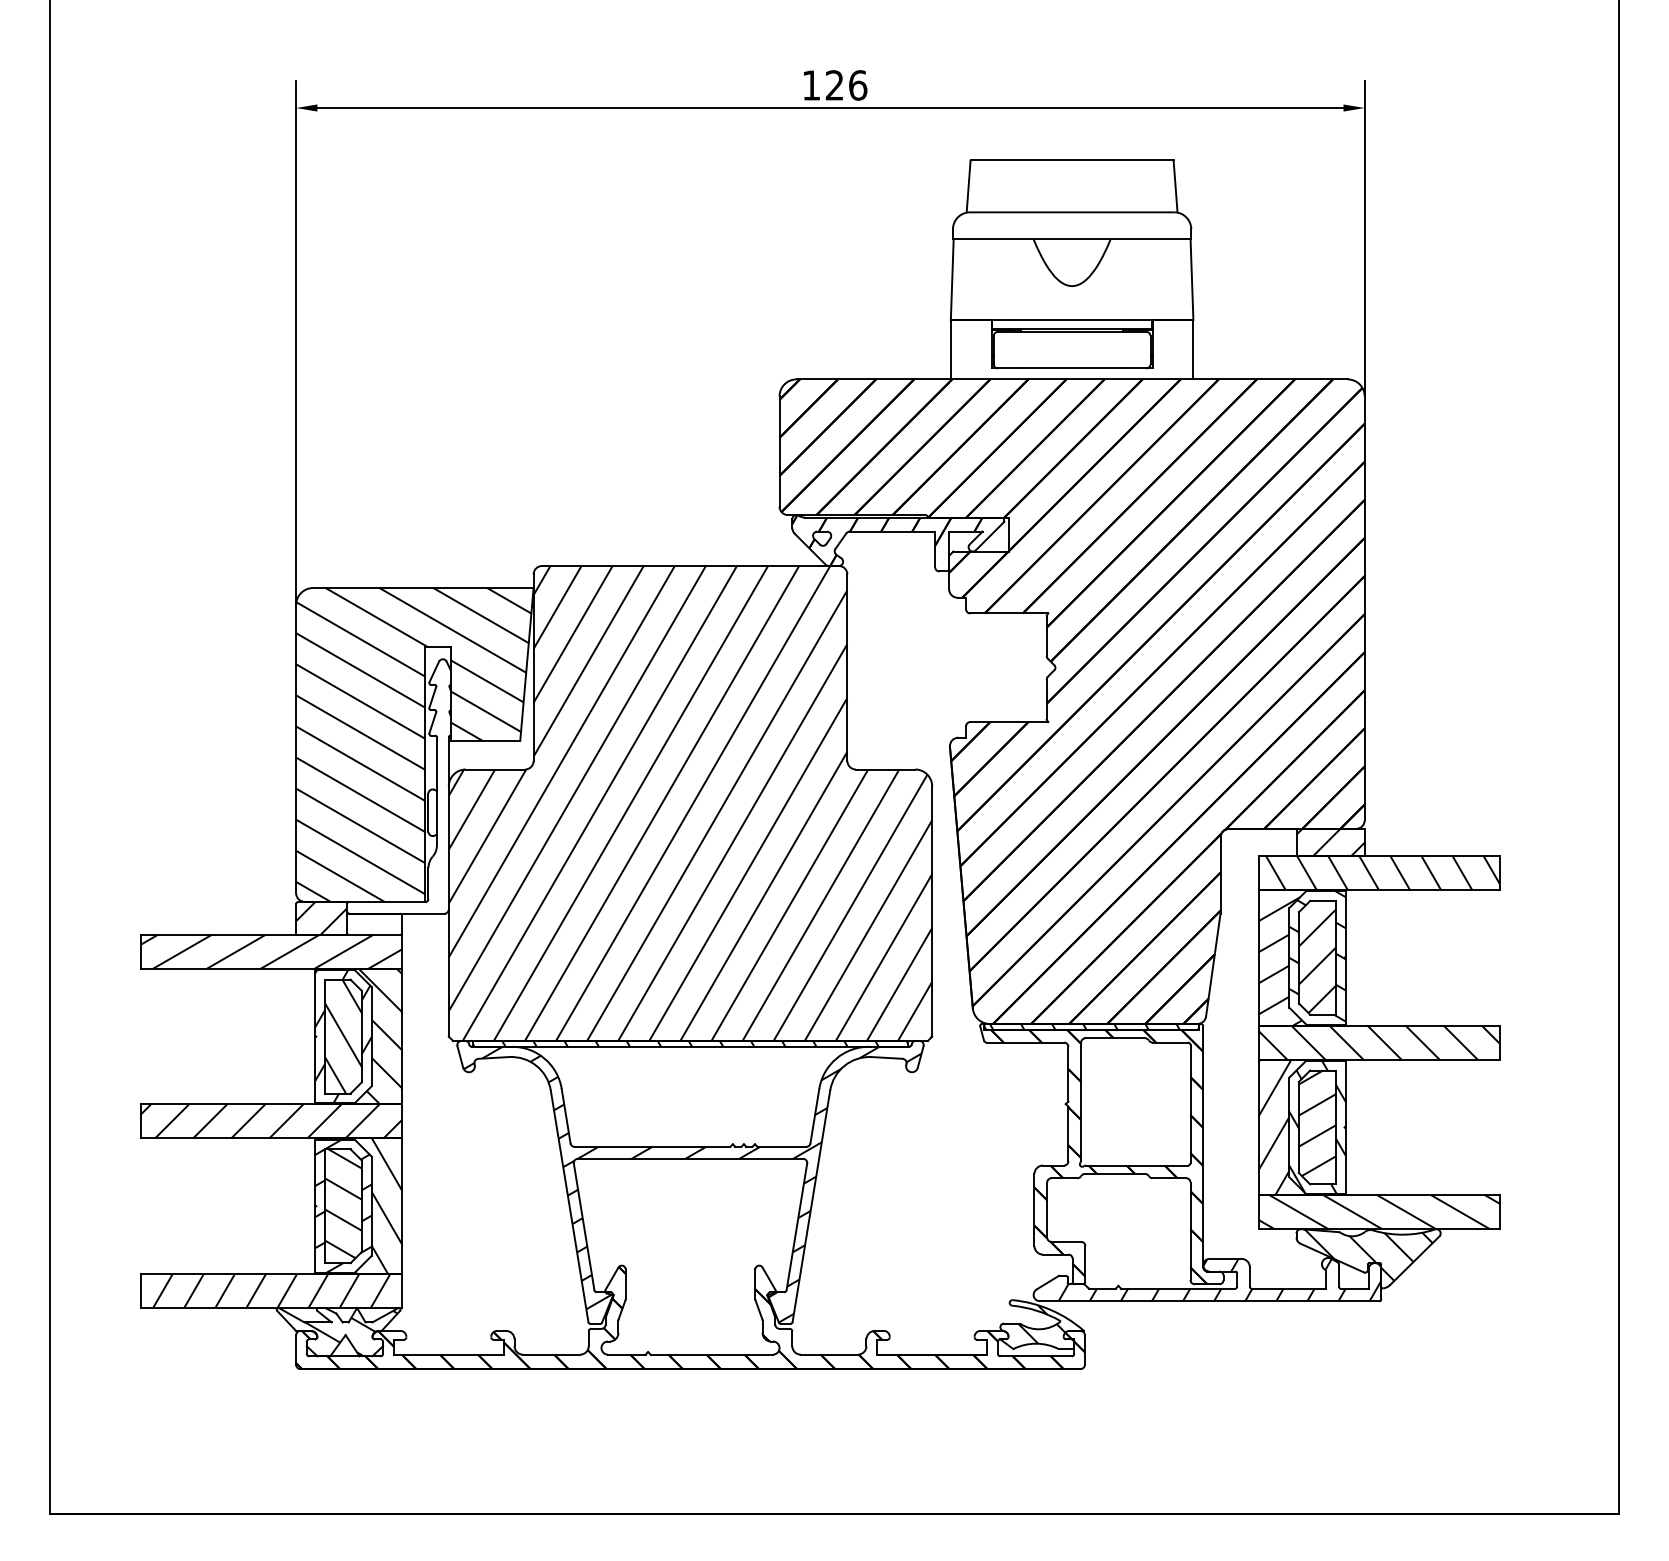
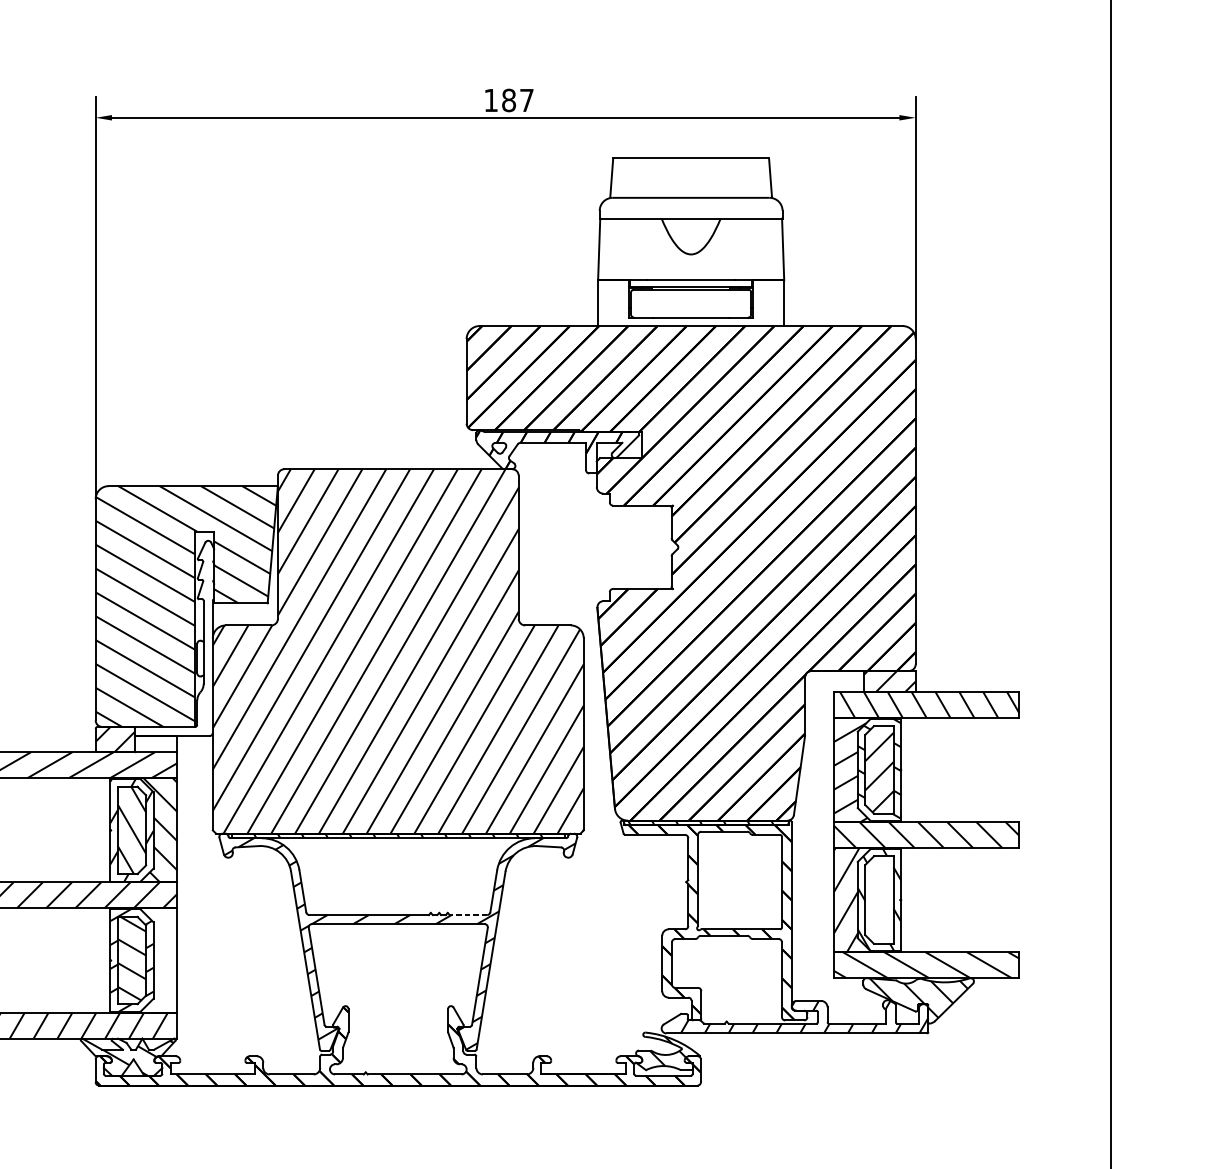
text: (846, 85) -> (518, 100), 126 -> 187
hatch: (1316, 1123) -> (878, 897), removed
line: (781, 1146) -> (468, 914), solid -> dashed
hatch: (363, 1206) -> (147, 960), removed

